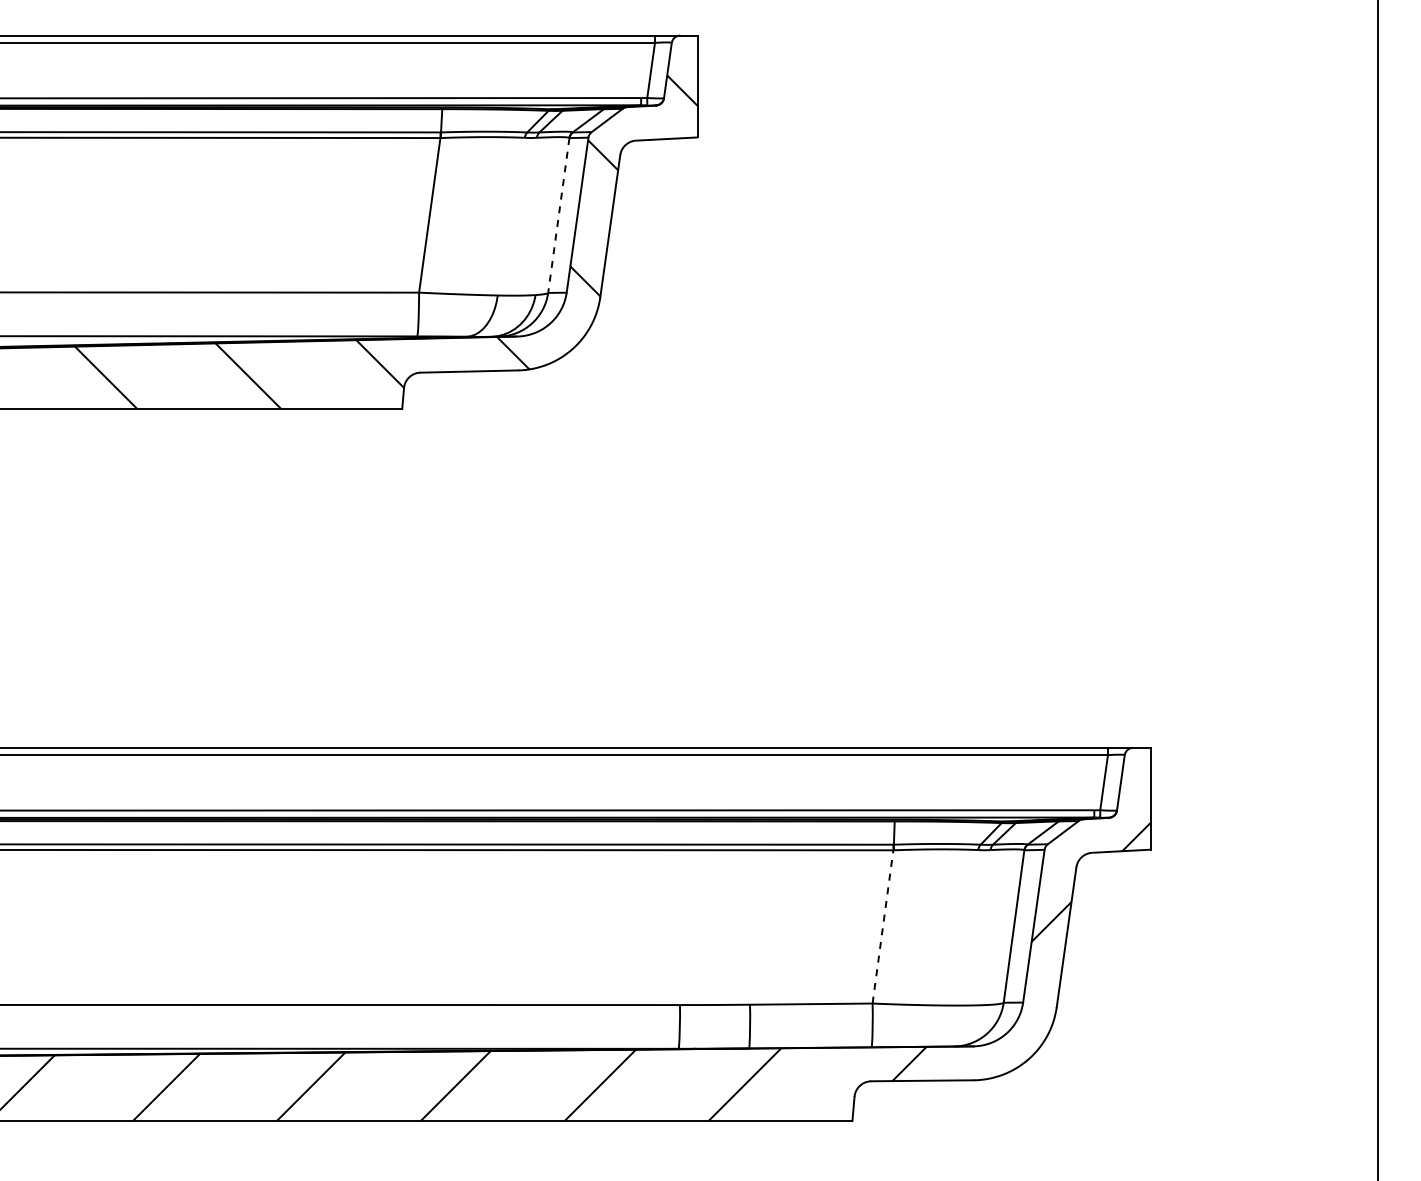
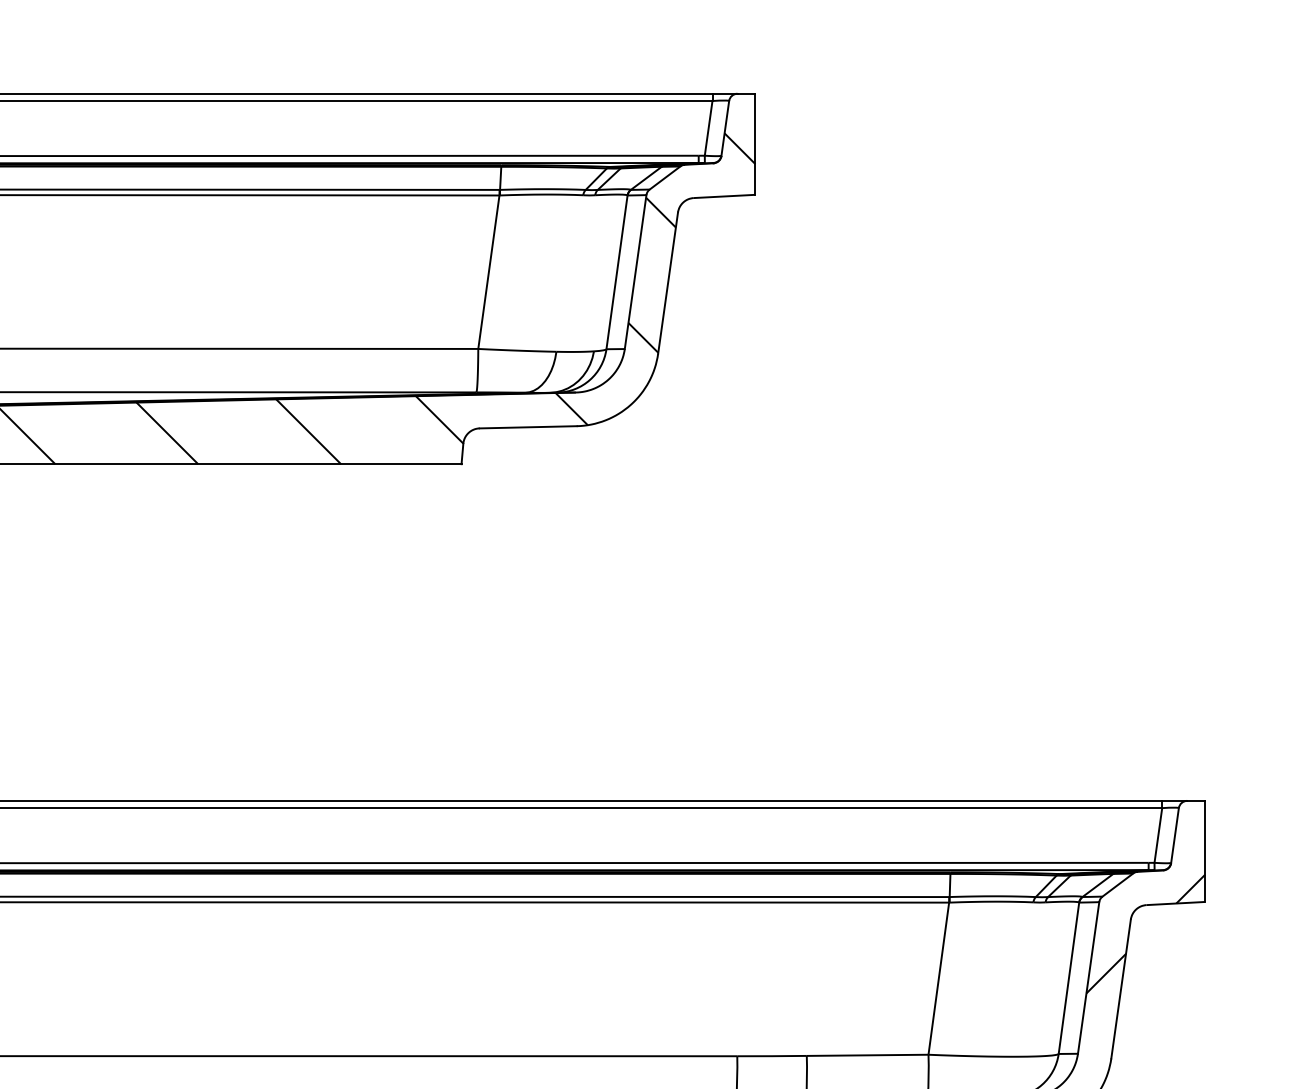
line: (558, 215) -> (616, 272), dashed -> solid
line: (883, 925) -> (939, 977), dashed -> solid

